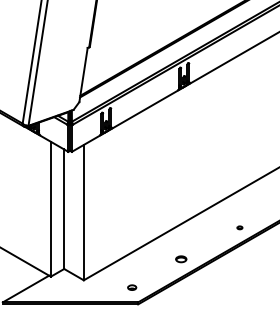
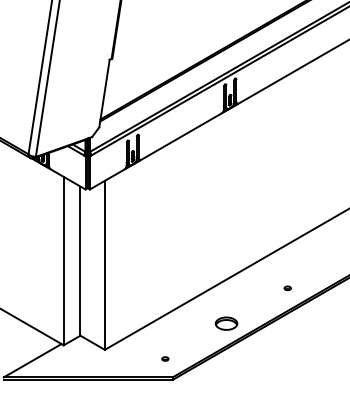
part: (239, 227) -> (287, 288), moved
part: (181, 259) -> (226, 323), size x1.67
part: (132, 287) -> (165, 358), size x0.62

